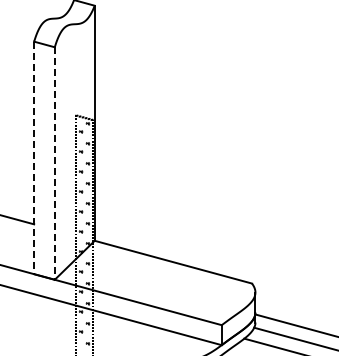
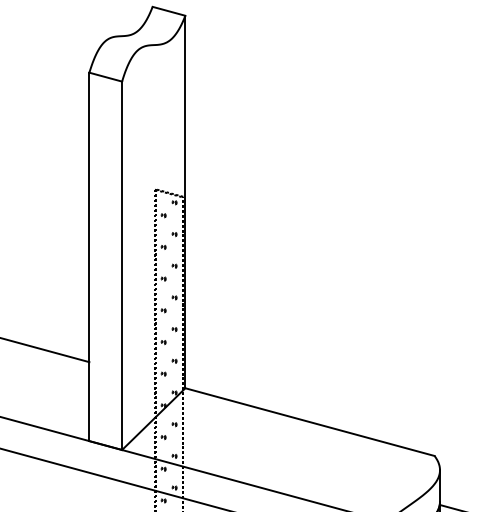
line: (34, 158) -> (89, 257), dashed -> solid
line: (54, 164) -> (121, 267), dashed -> solid

